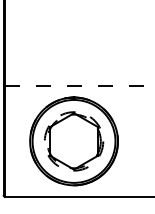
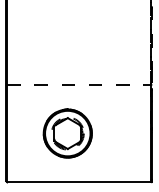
part: (73, 141) -> (67, 133), size x0.62

